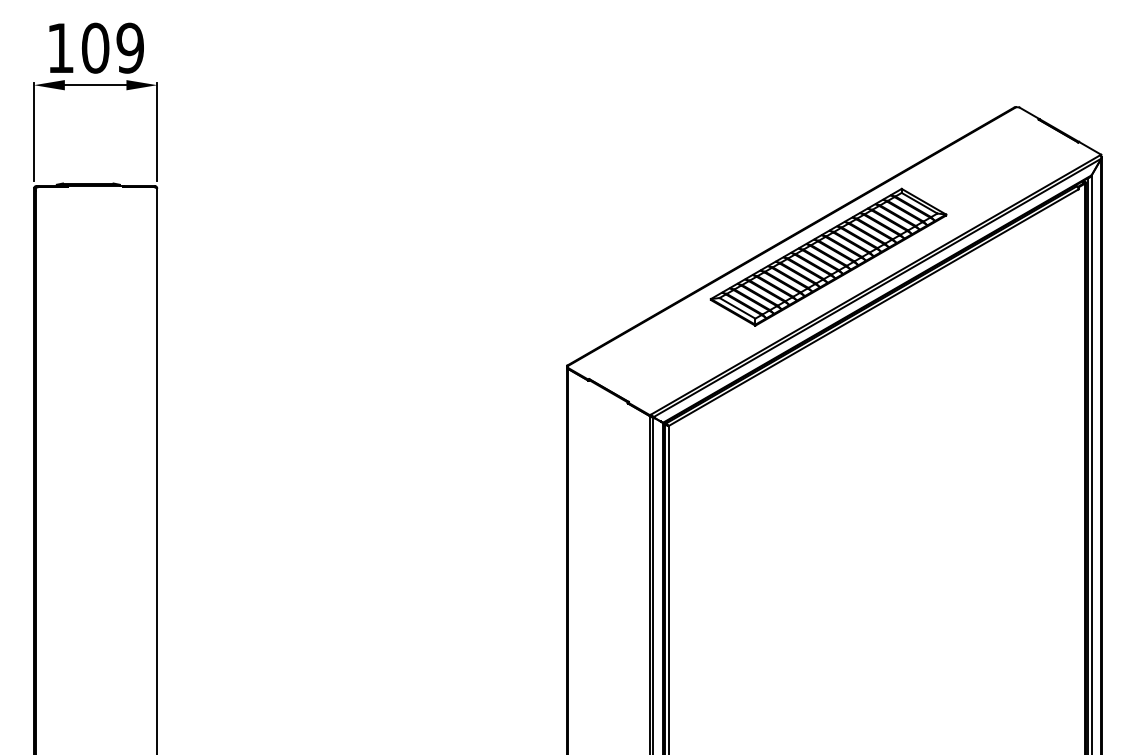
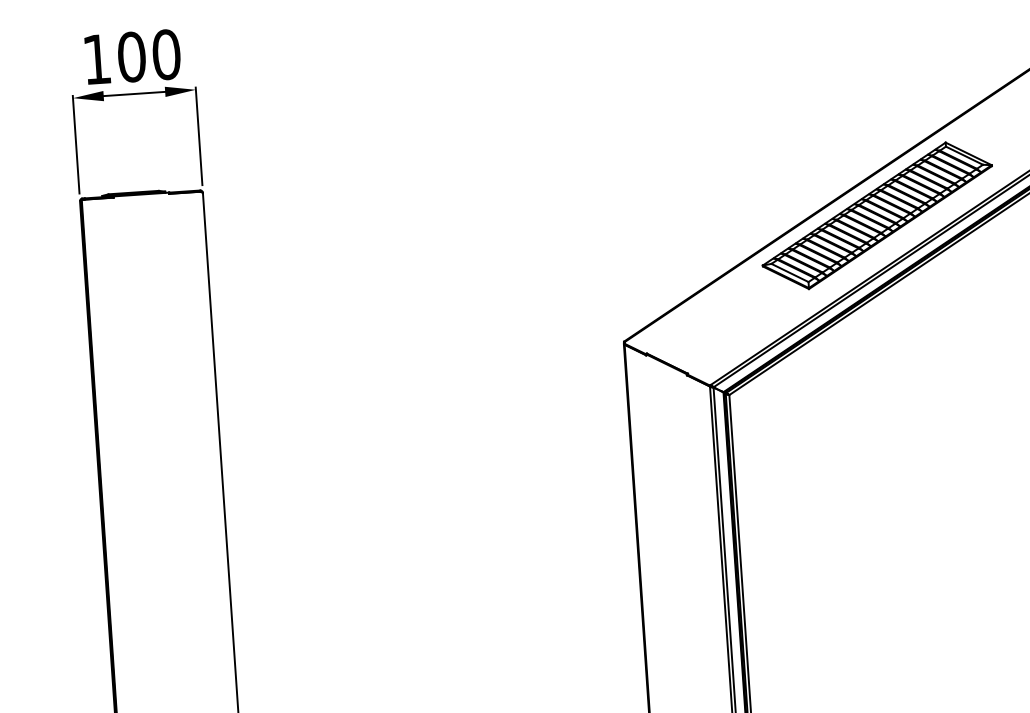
text: (130, 47) -> (166, 54), 109 -> 100

